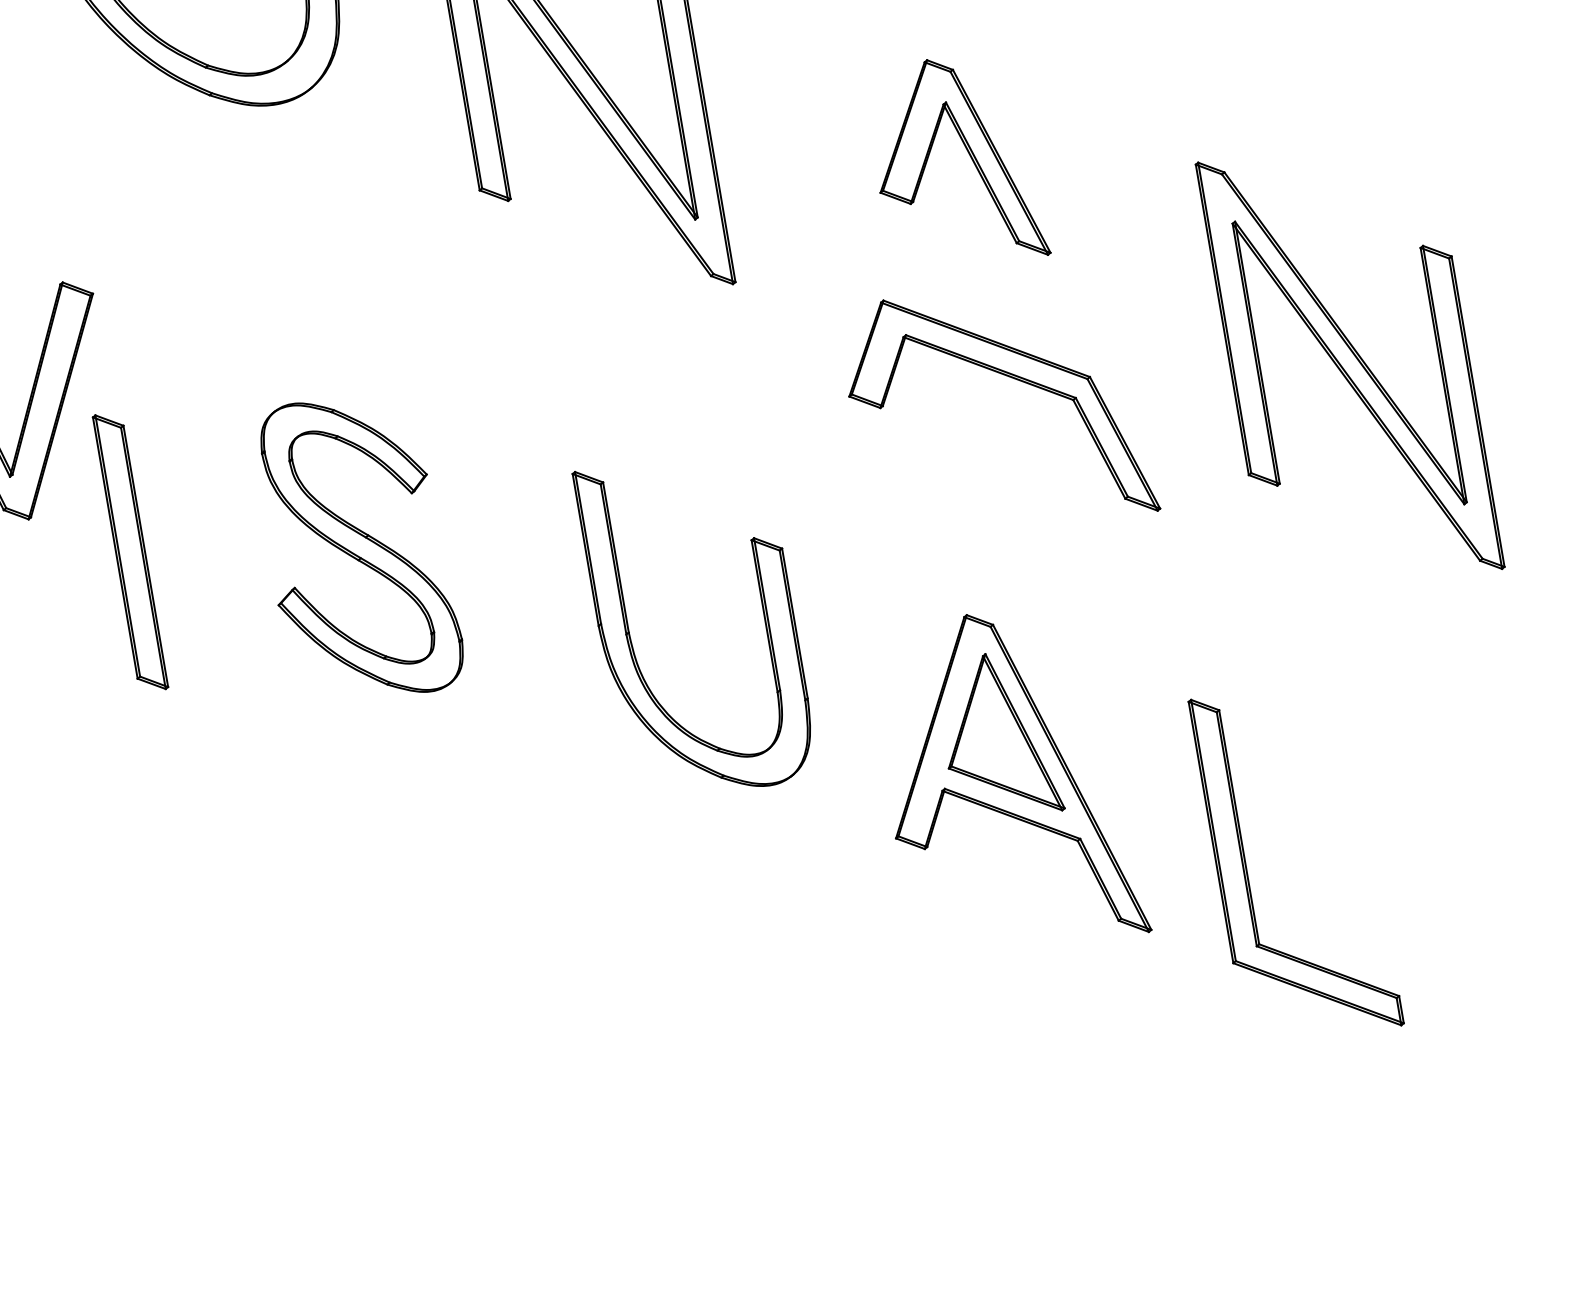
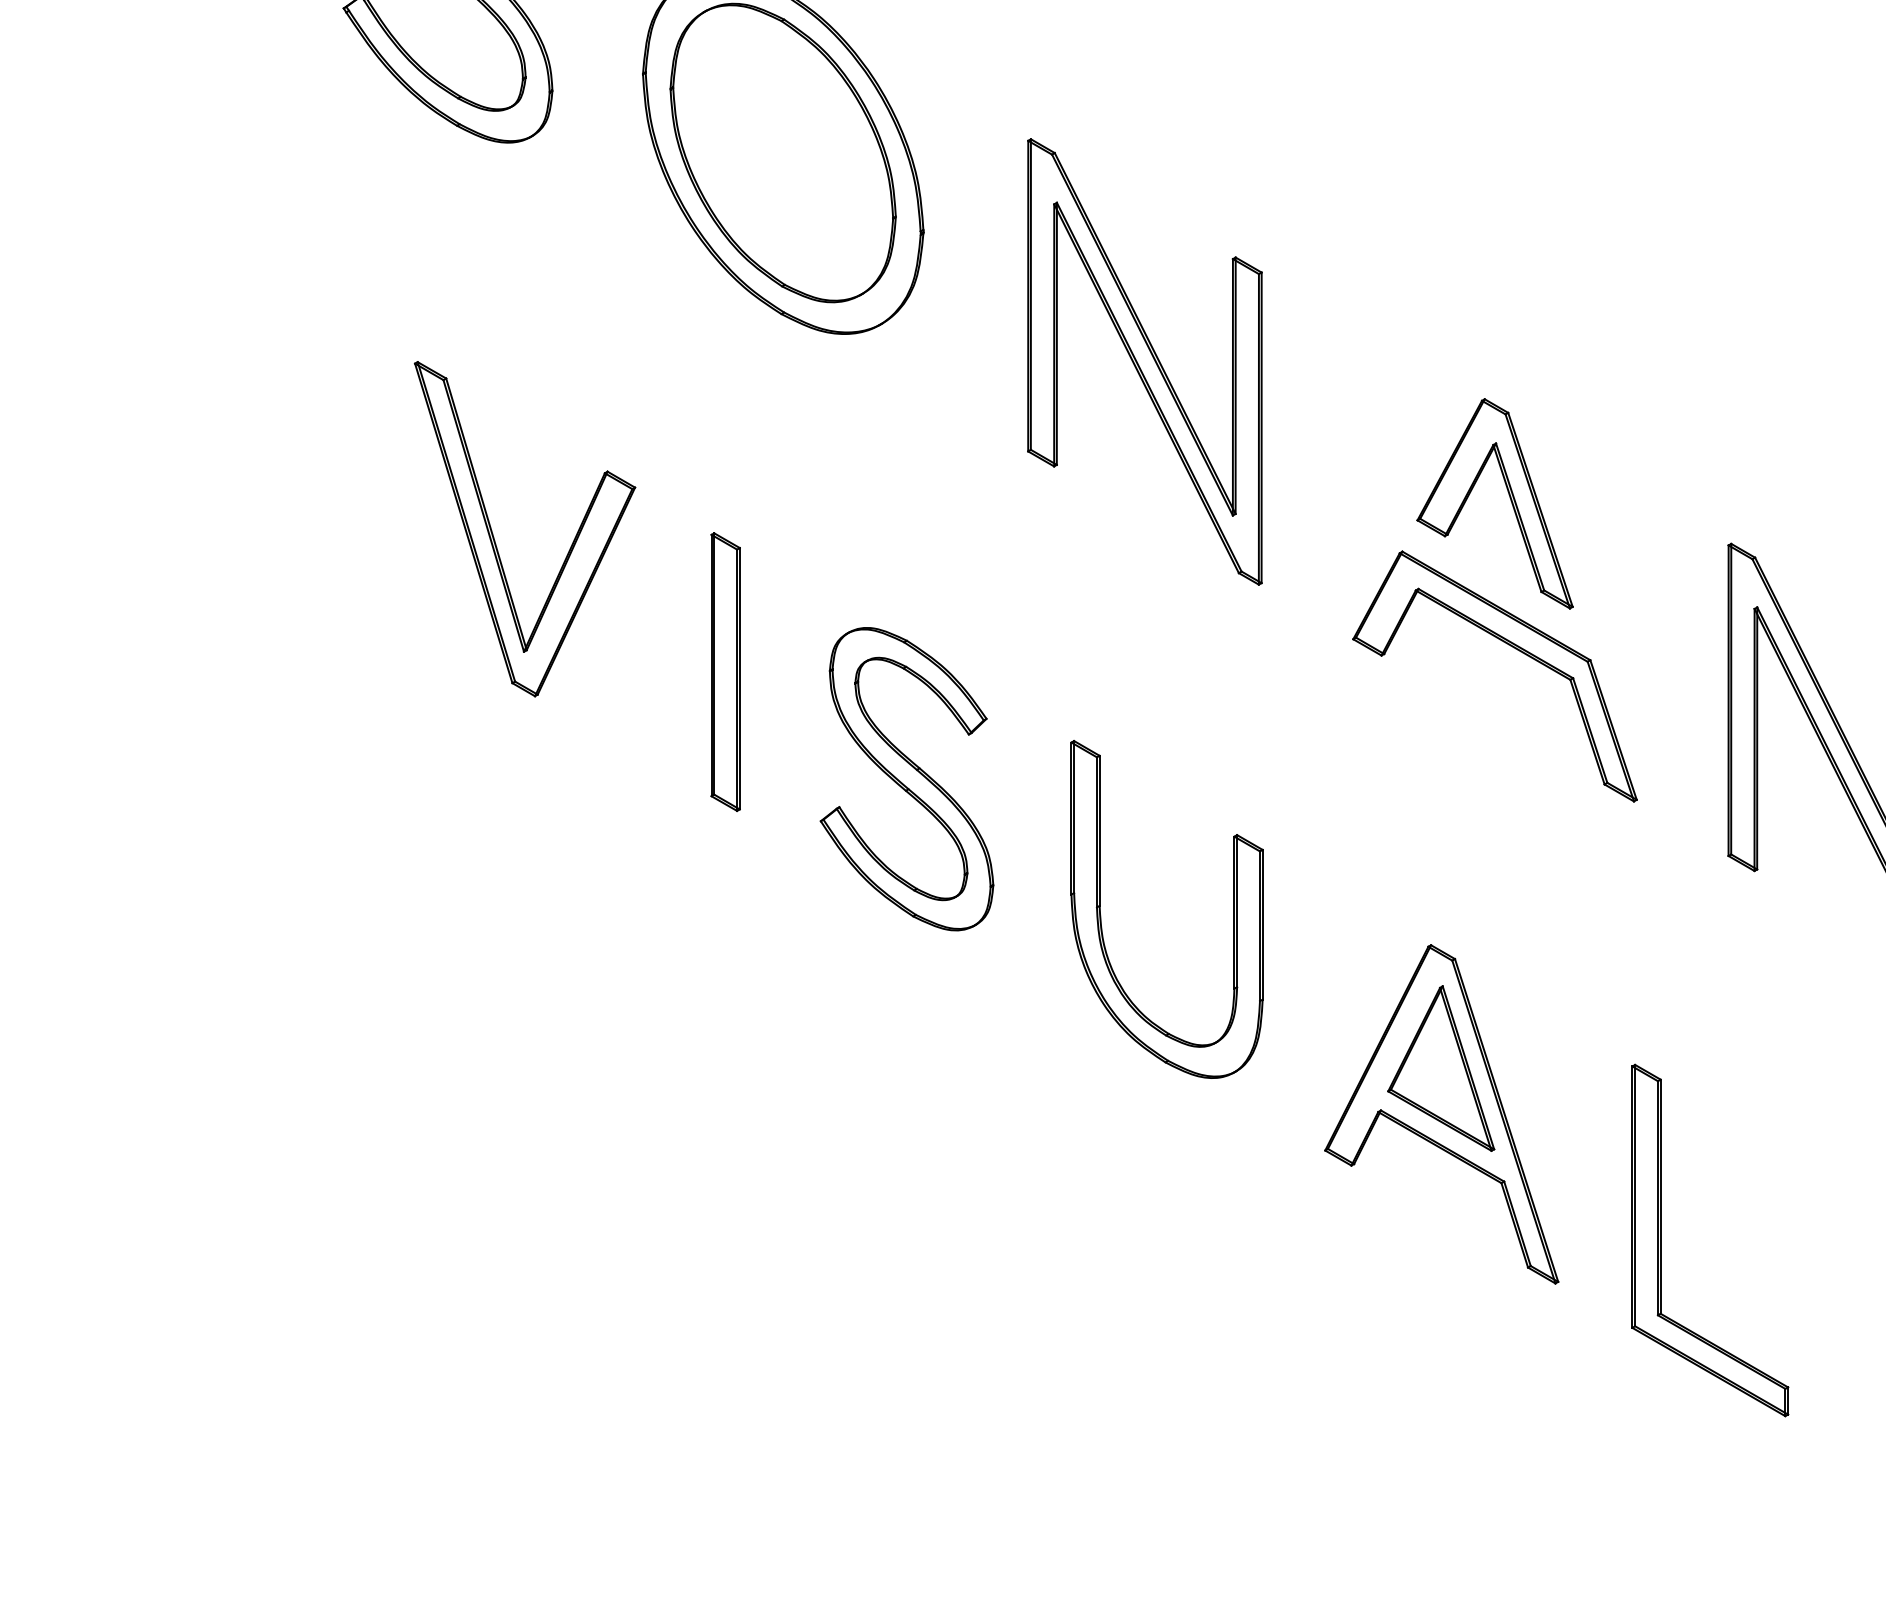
part: (1007, 376) -> (1510, 646), moved
part: (357, 548) -> (906, 779), moved
part: (130, 551) -> (725, 671), moved

